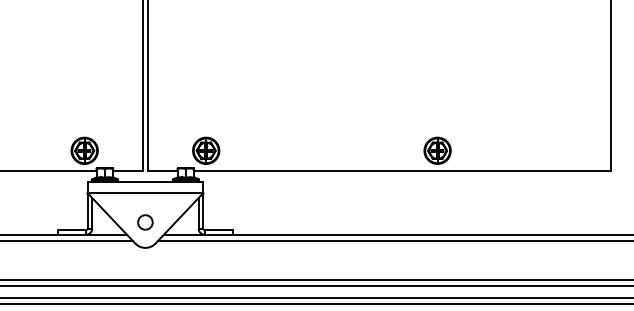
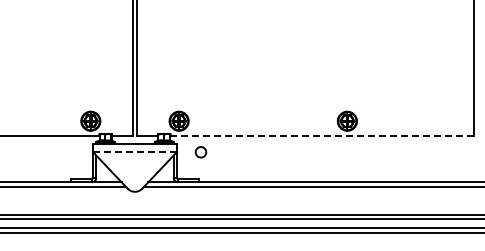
line: (402, 170) -> (321, 135), solid -> dashed
line: (144, 192) -> (134, 151), solid -> dashed
part: (144, 222) -> (200, 152), moved

